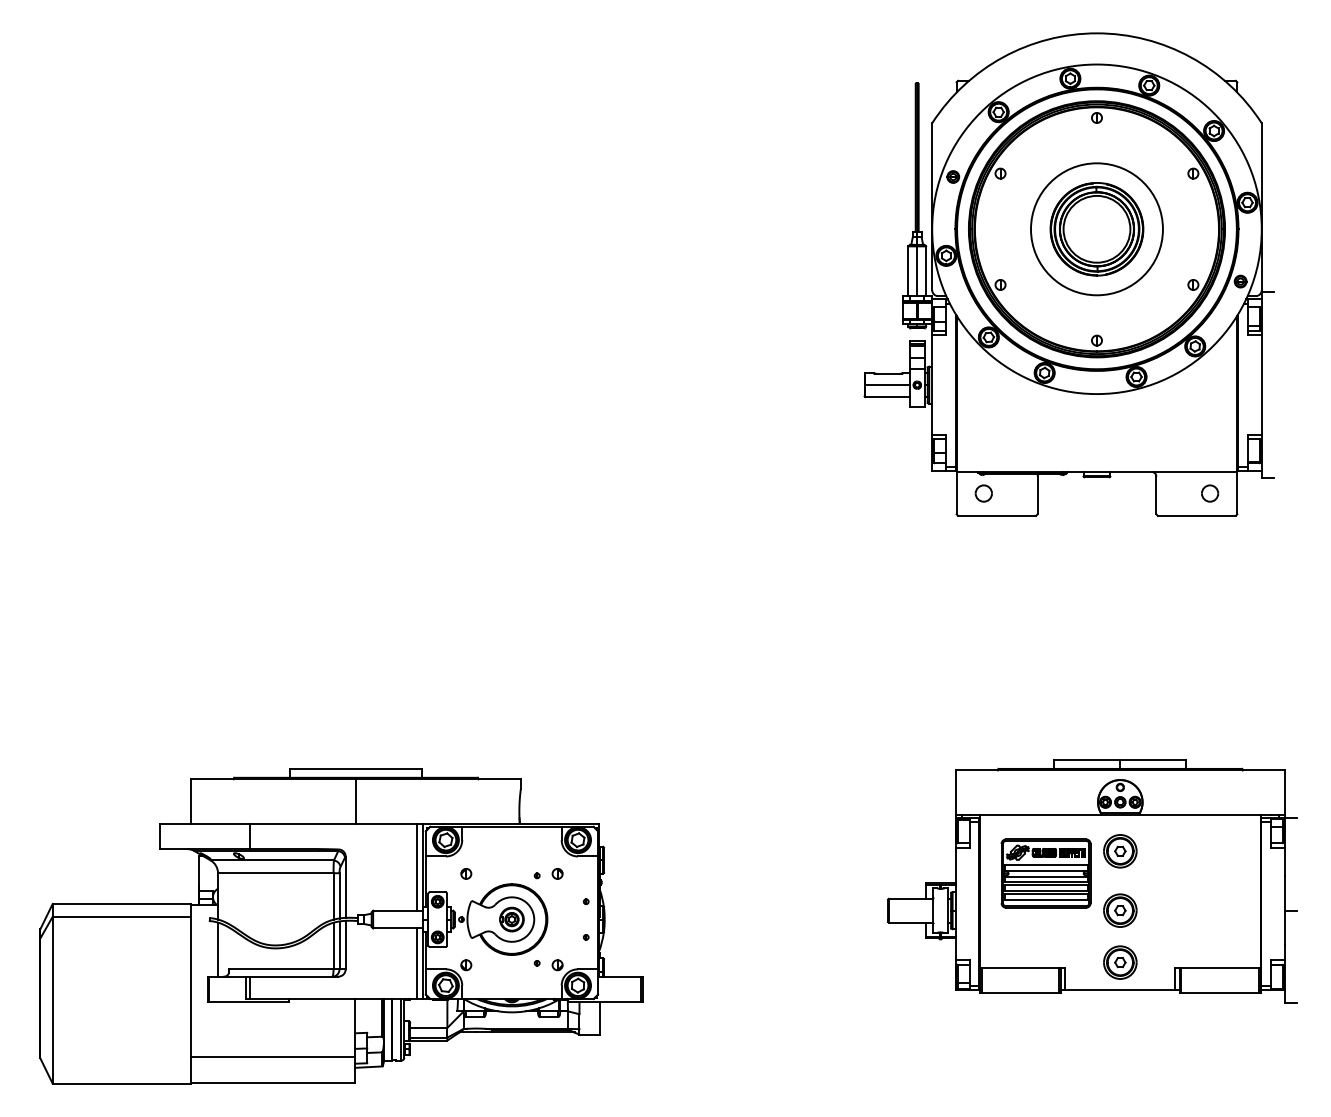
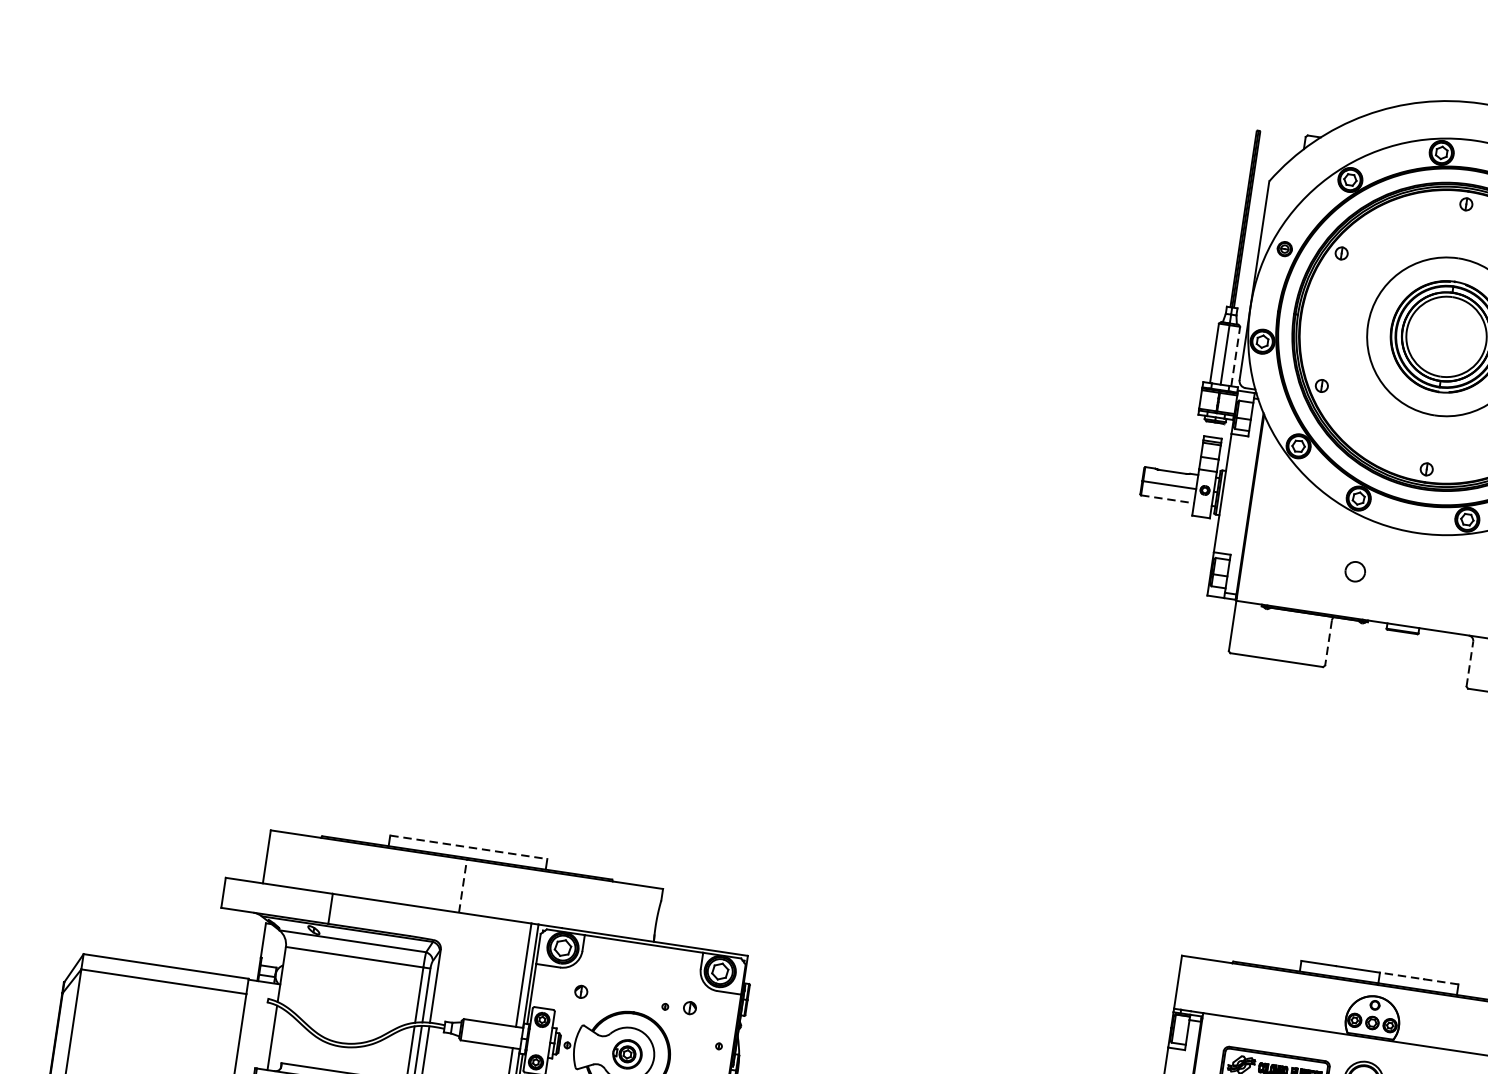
line: (926, 271) -> (1236, 356), solid -> dashed
line: (888, 397) -> (1168, 499), solid -> dashed
part: (983, 493) -> (1354, 571), moved
line: (1037, 495) -> (1328, 643), solid -> dashed
line: (1156, 495) -> (1470, 664), solid -> dashed
line: (1153, 760) -> (1419, 979), solid -> dashed
line: (356, 768) -> (469, 846), solid -> dashed
line: (356, 801) -> (463, 886), solid -> dashed

